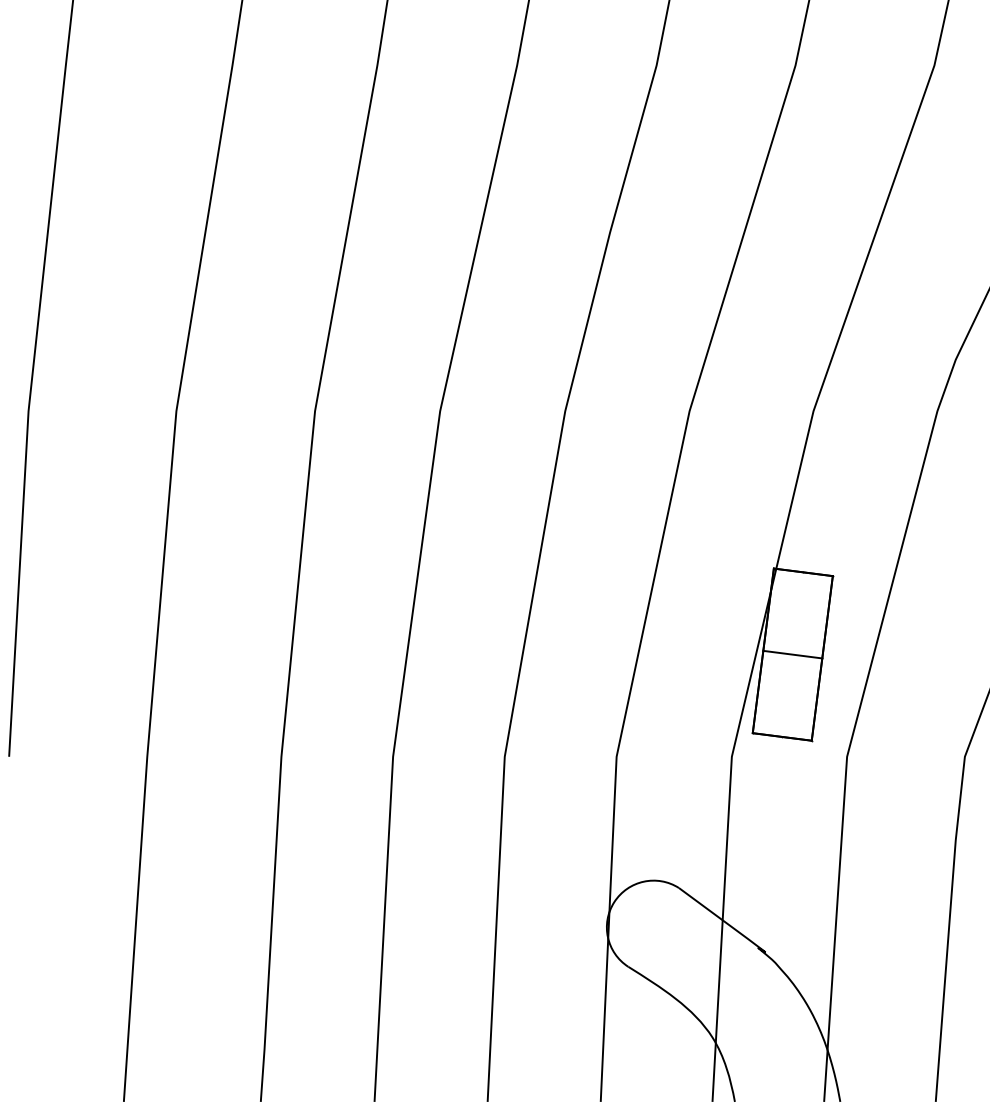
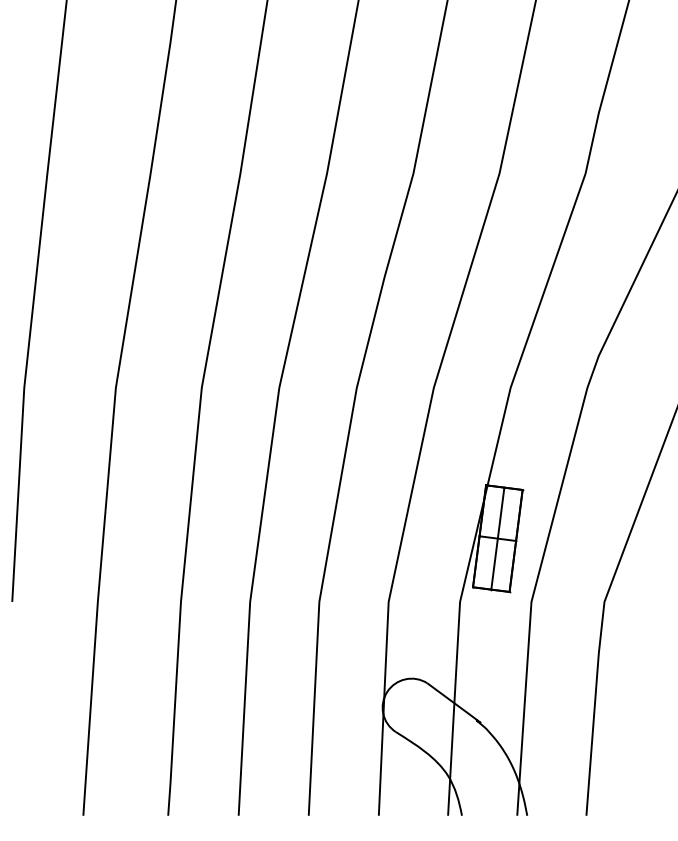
line: (792, 654) -> (497, 538), added

